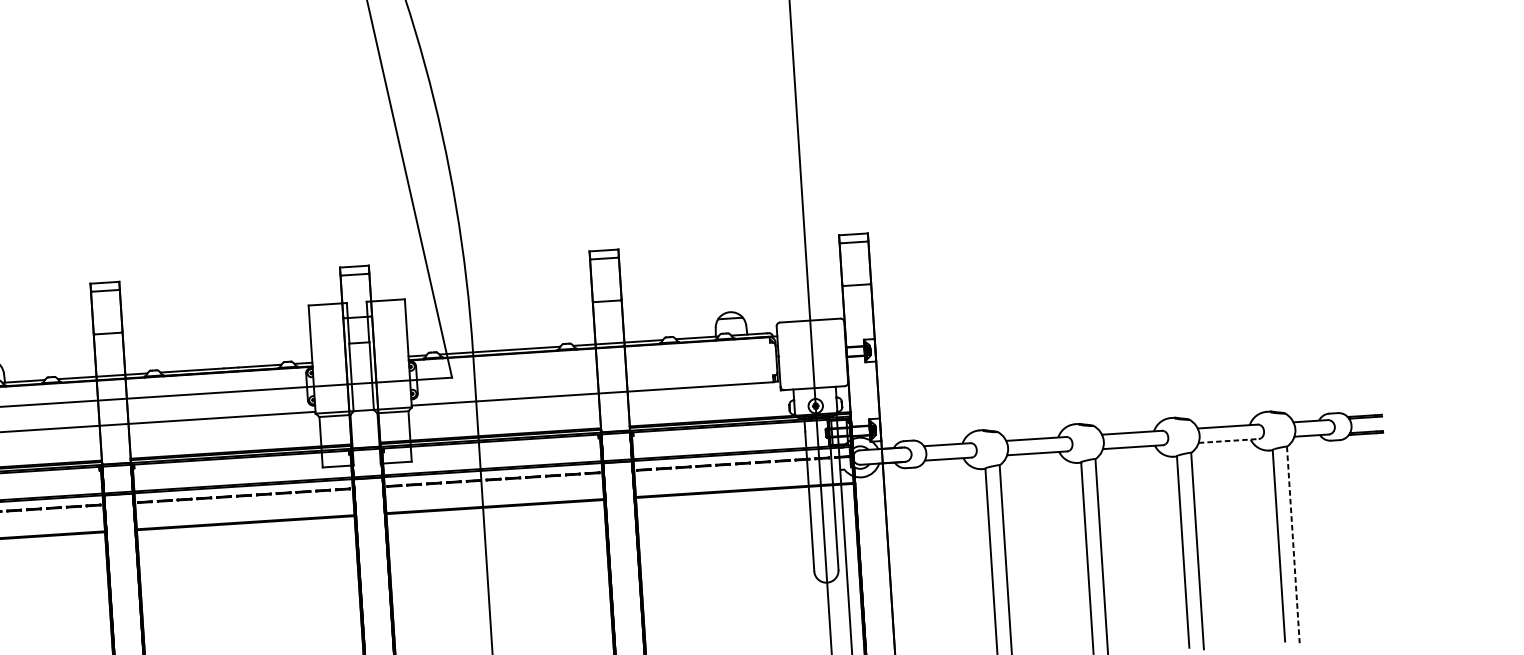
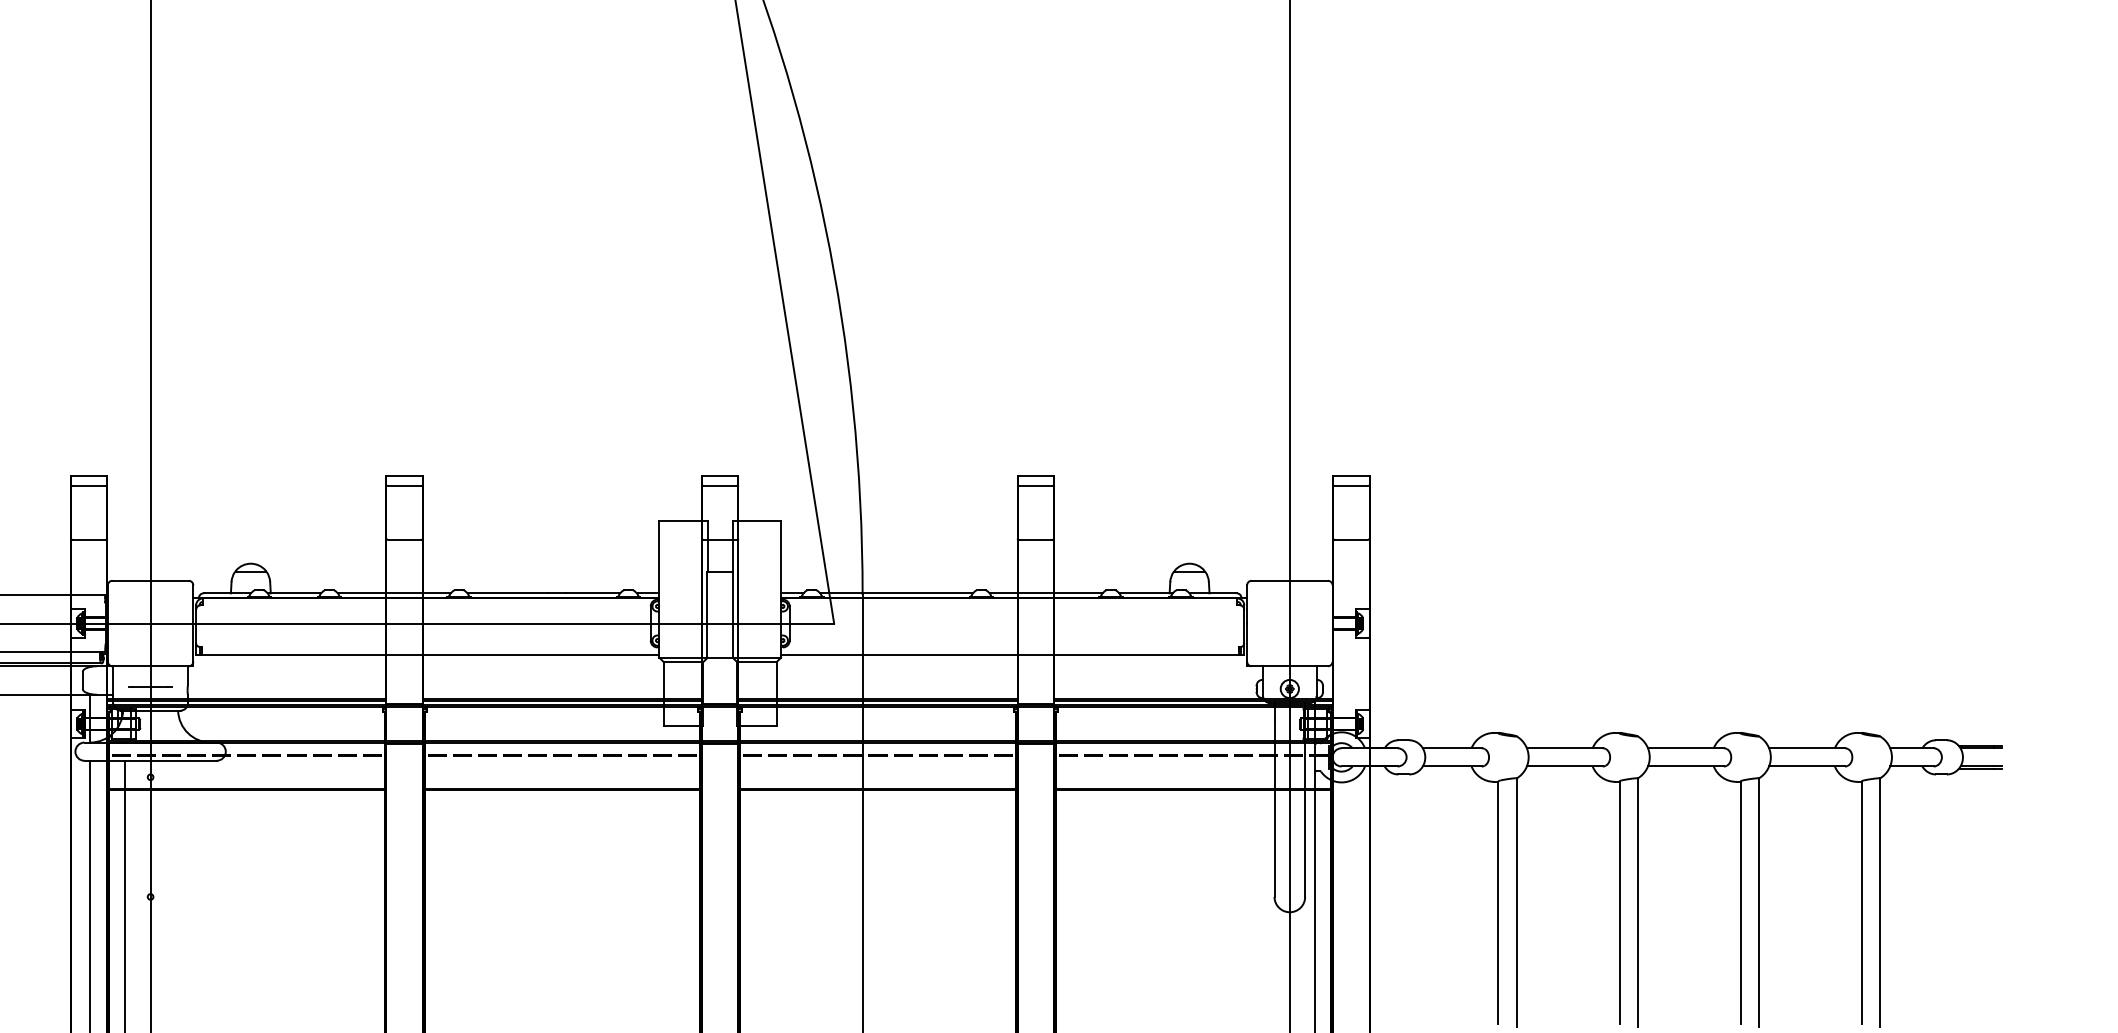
line: (1229, 440) -> (1807, 766), dashed -> solid
line: (1293, 545) -> (1879, 903), dashed -> solid

